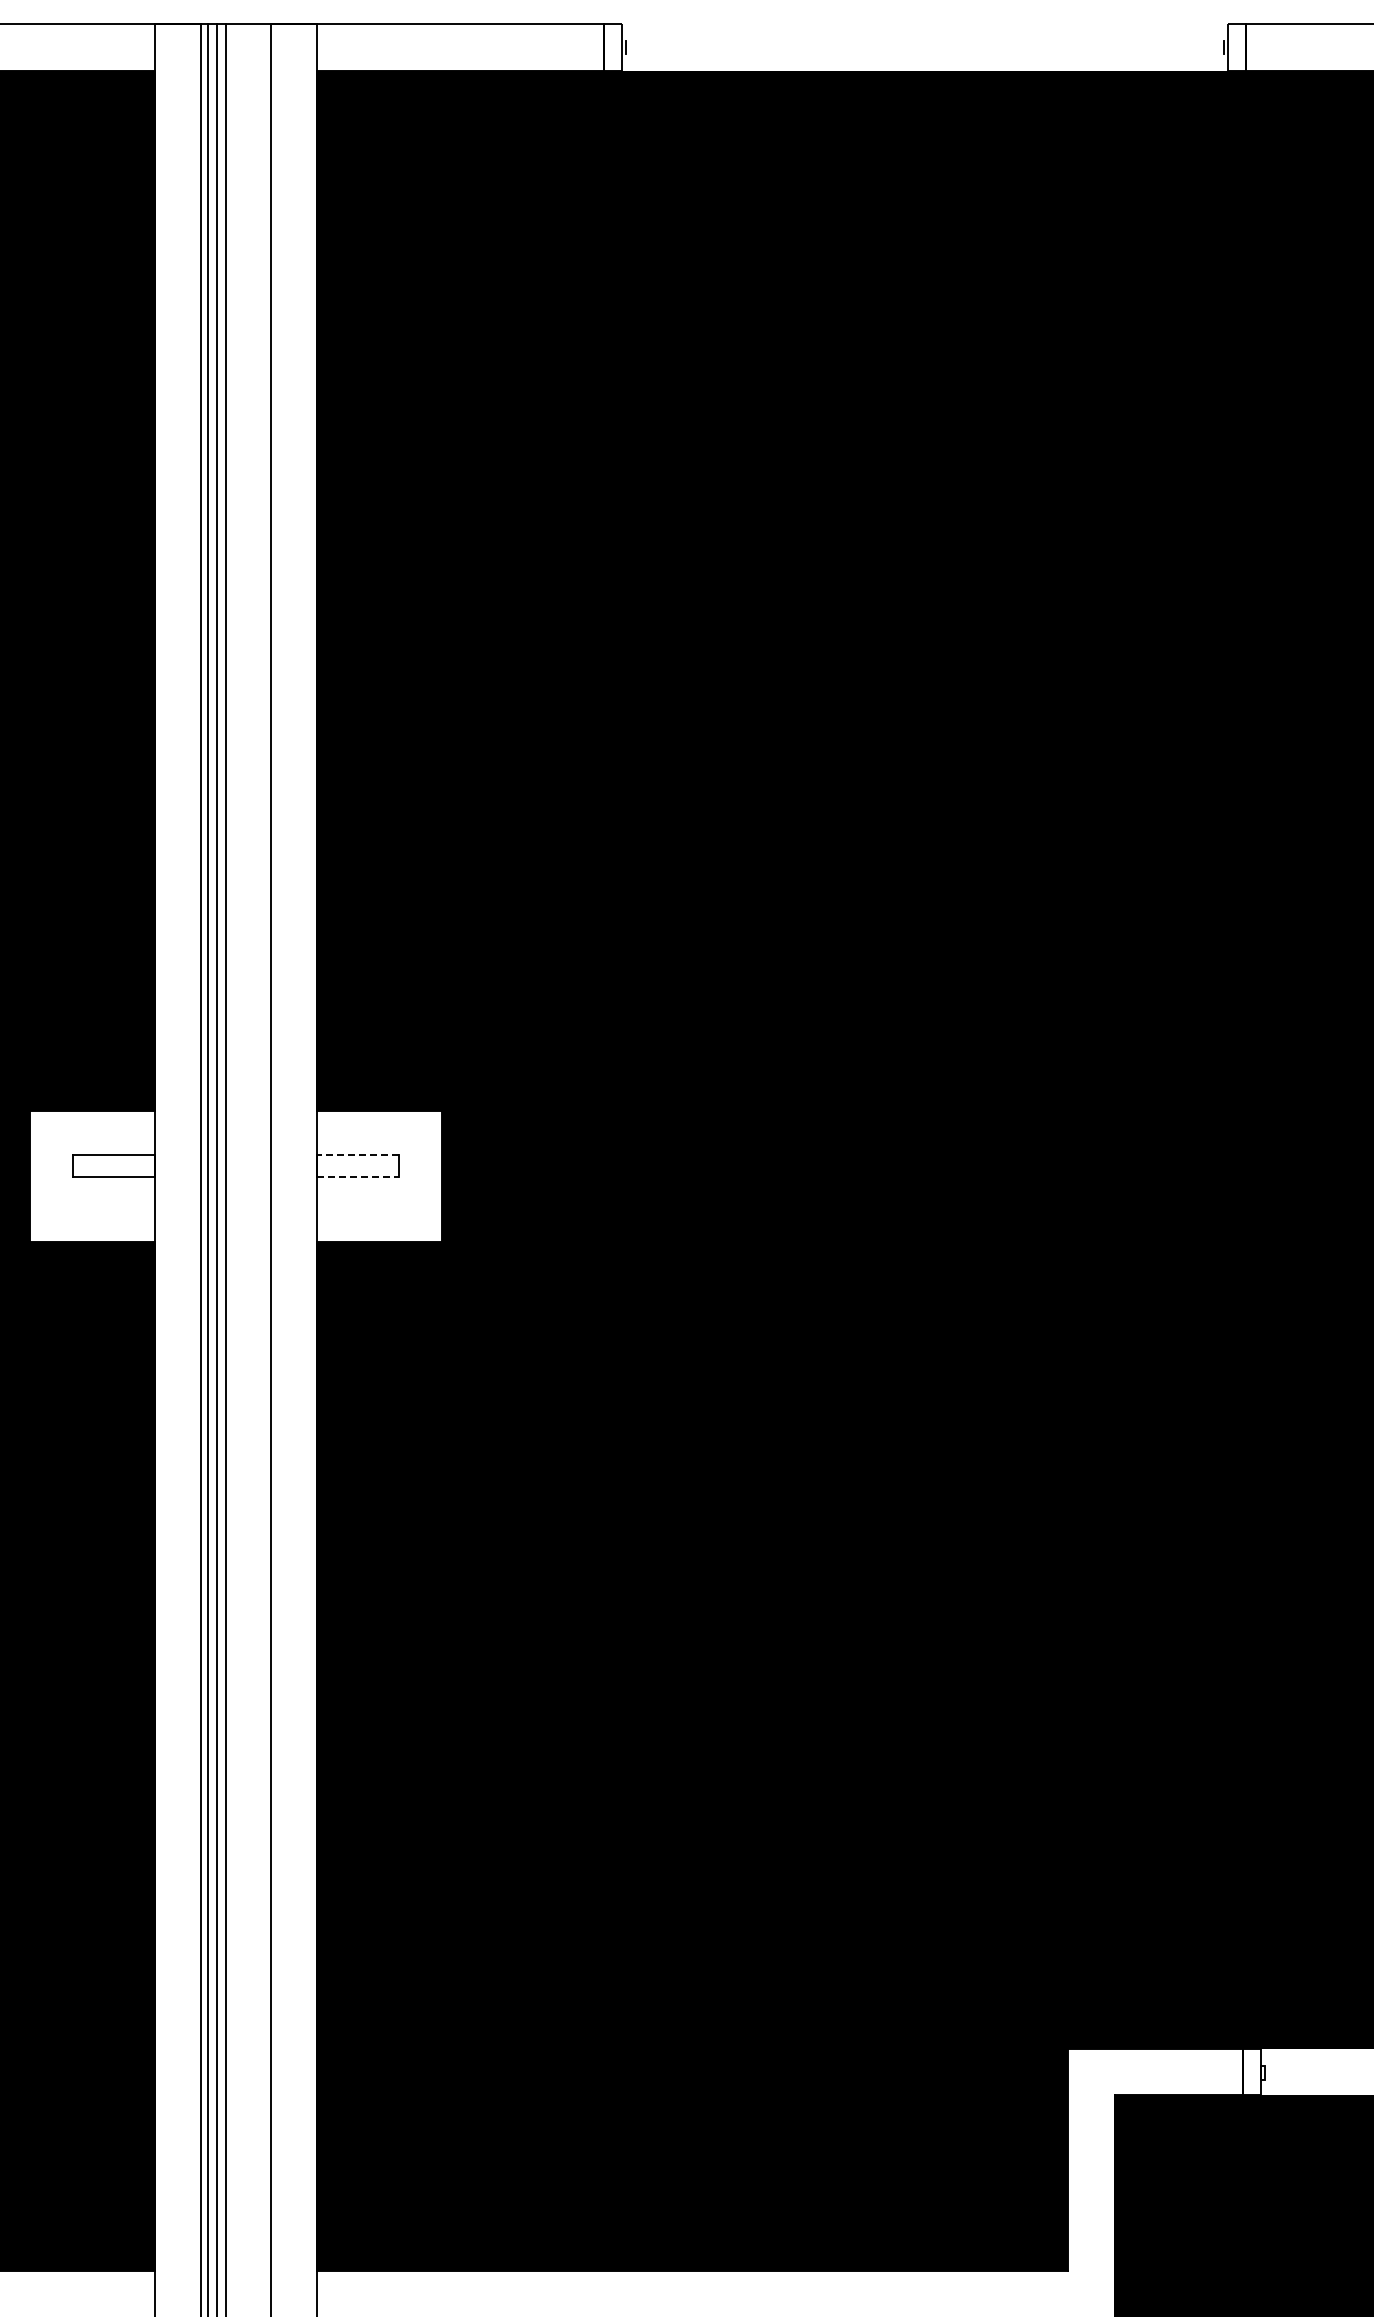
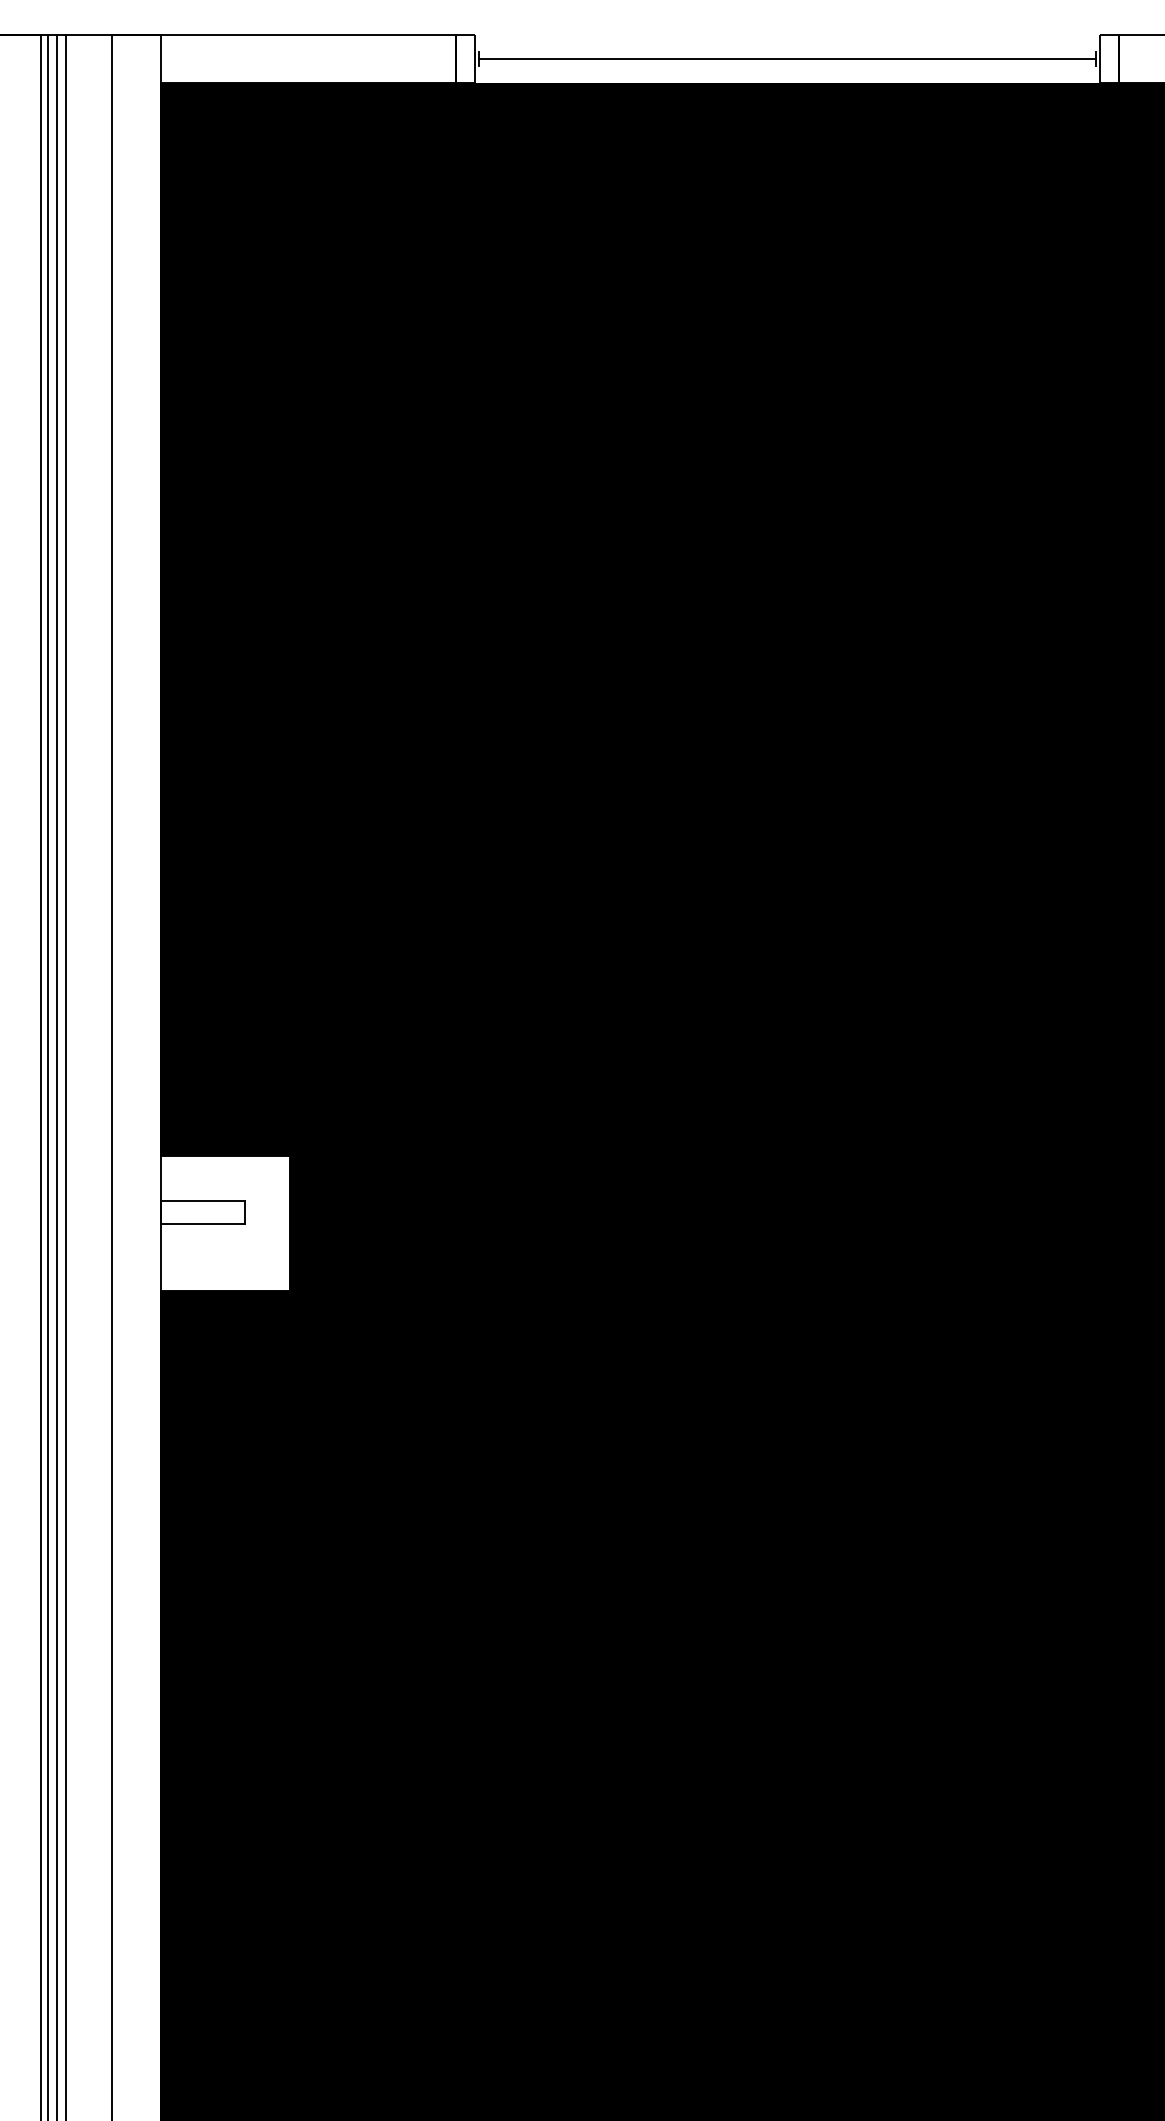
line: (924, 47) -> (787, 58), added
line: (358, 1154) -> (203, 1200), dashed -> solid
line: (358, 1176) -> (203, 1223), dashed -> solid

